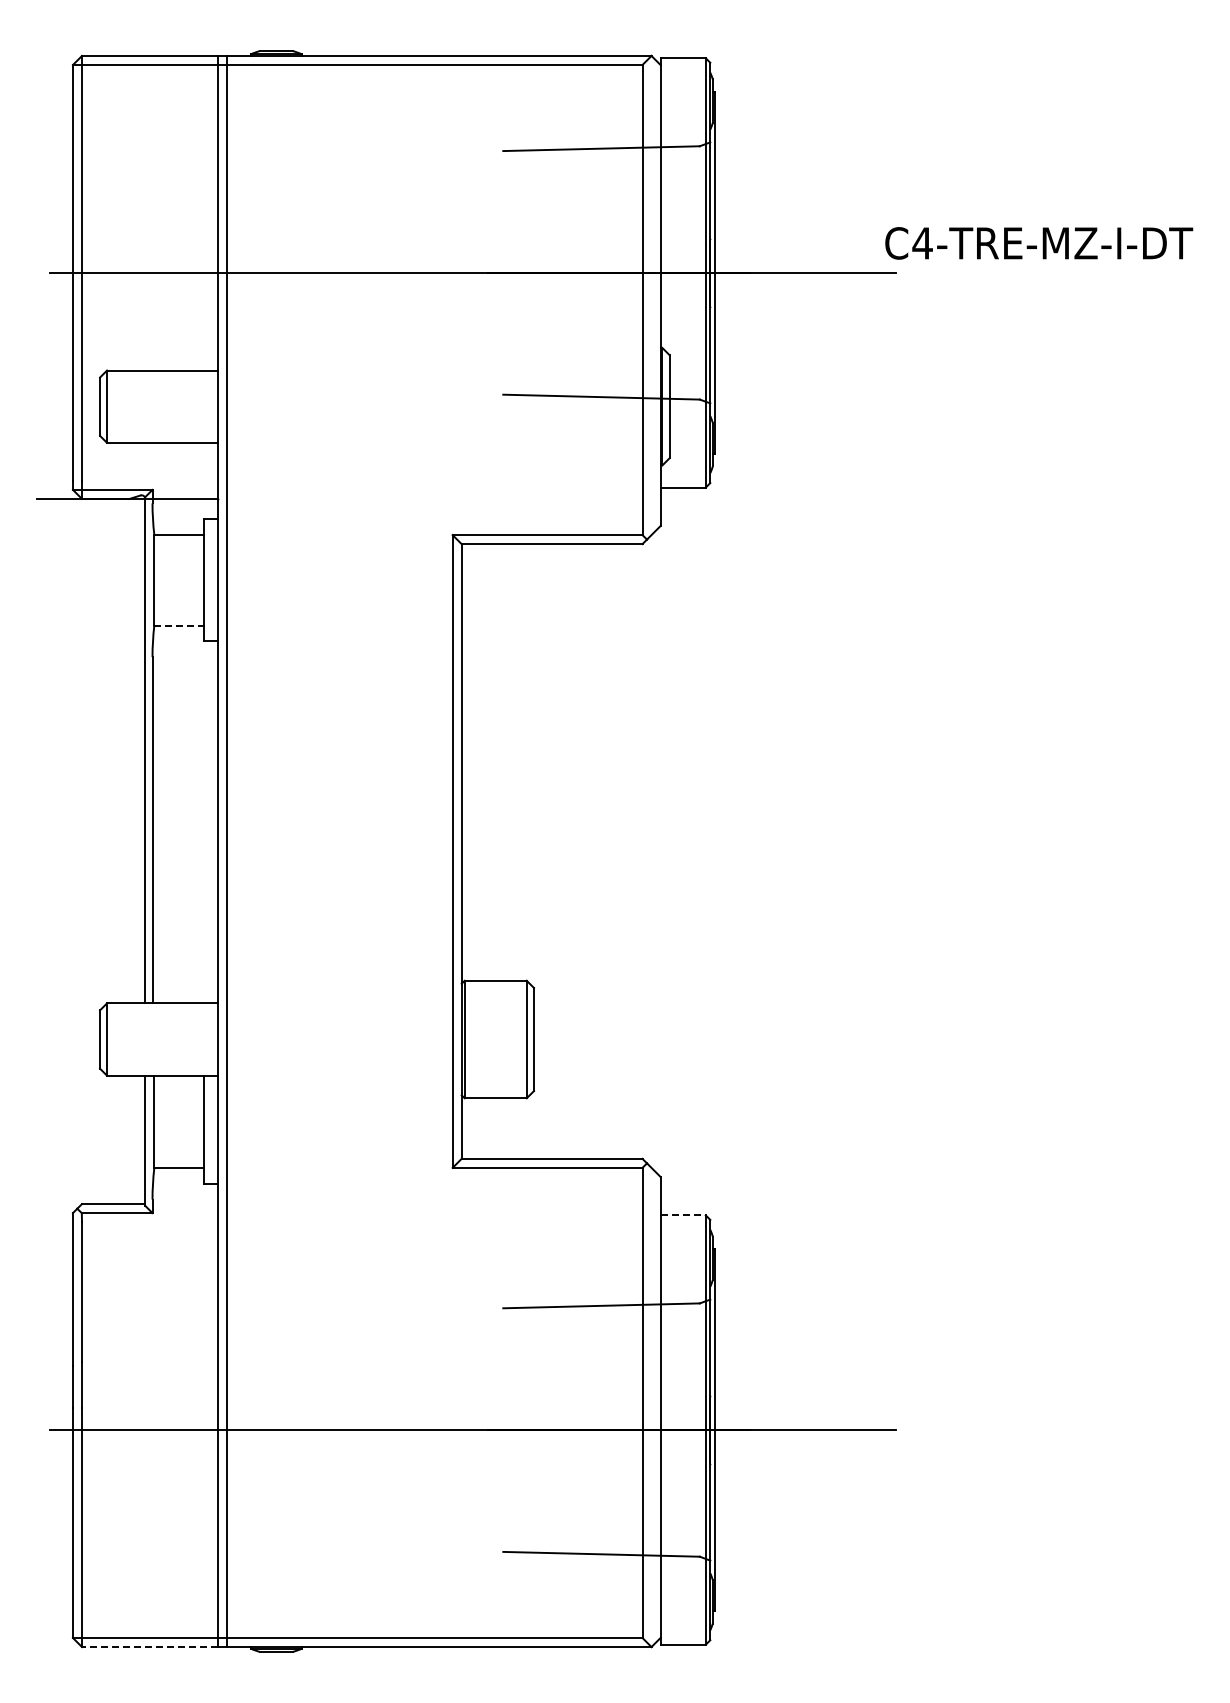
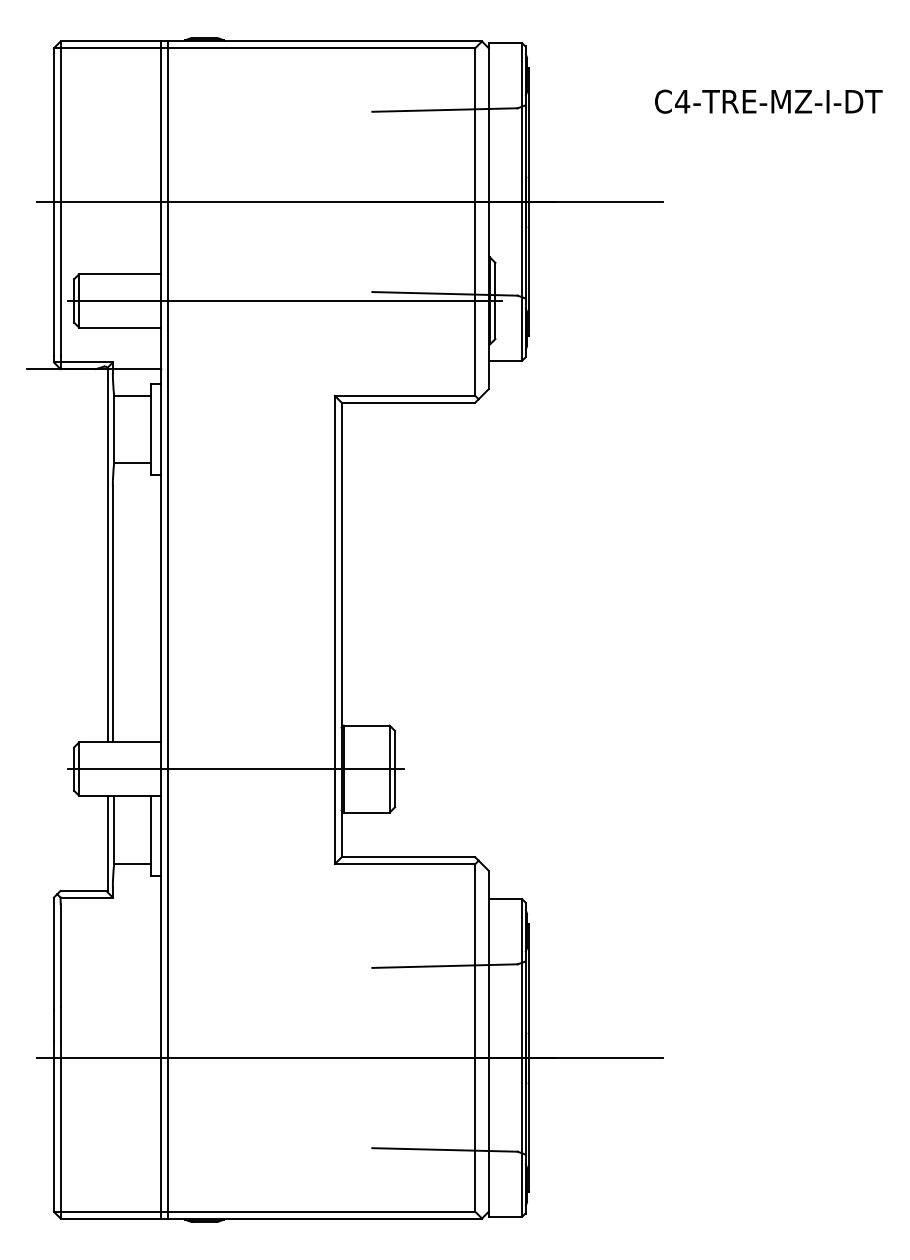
text: (1039, 243) -> (769, 101), moved
line: (385, 406) -> (285, 300), added
line: (179, 625) -> (132, 462), dashed -> solid
line: (318, 1039) -> (235, 769), added
line: (683, 1215) -> (505, 899), dashed -> solid
line: (149, 1647) -> (110, 1218), dashed -> solid

